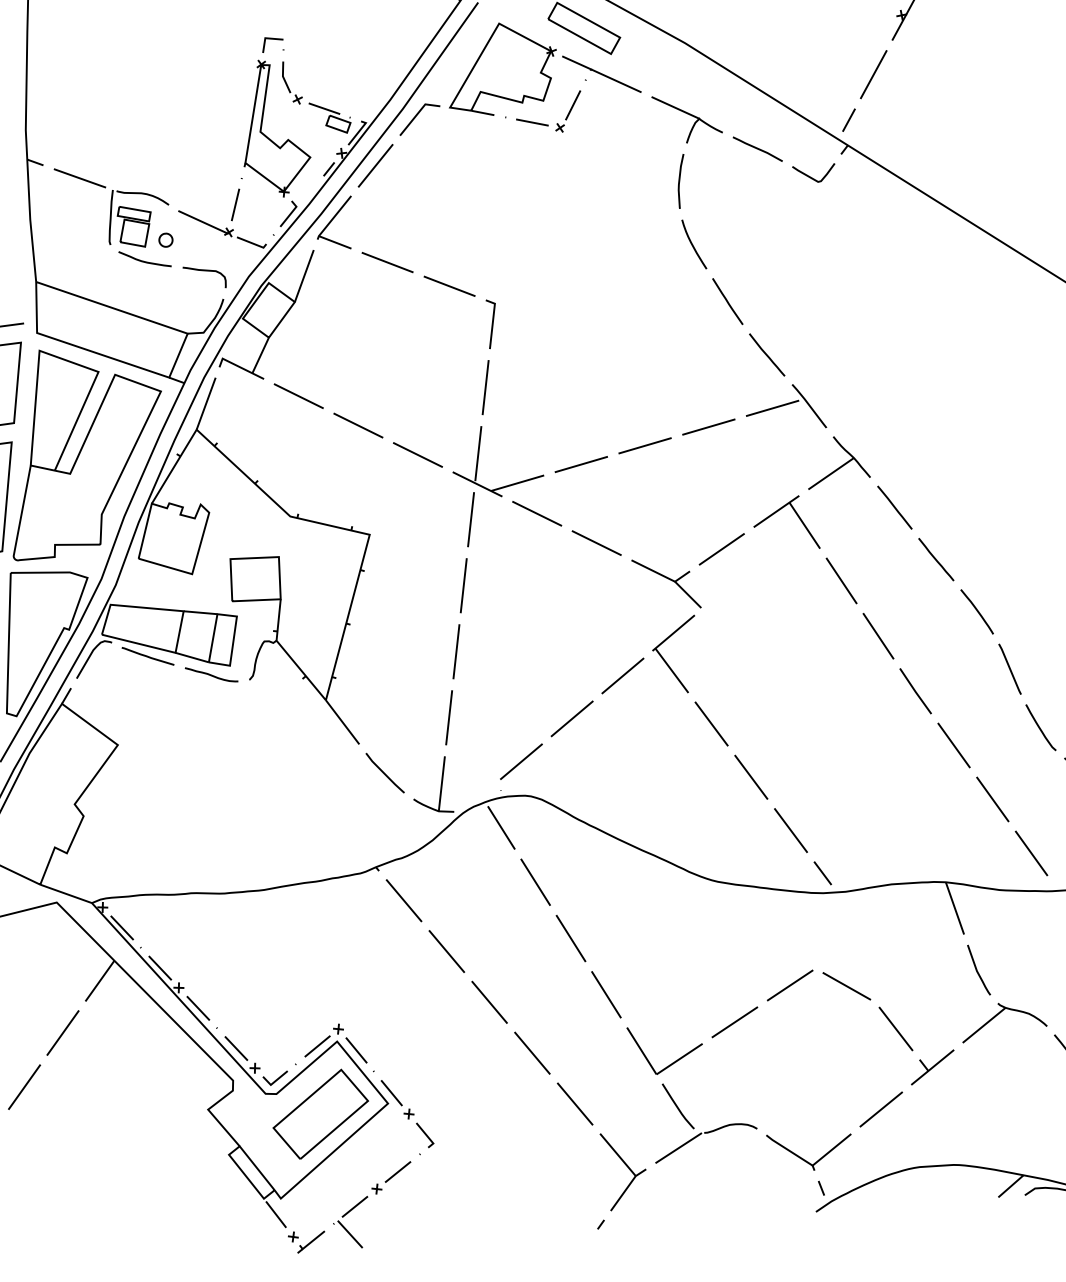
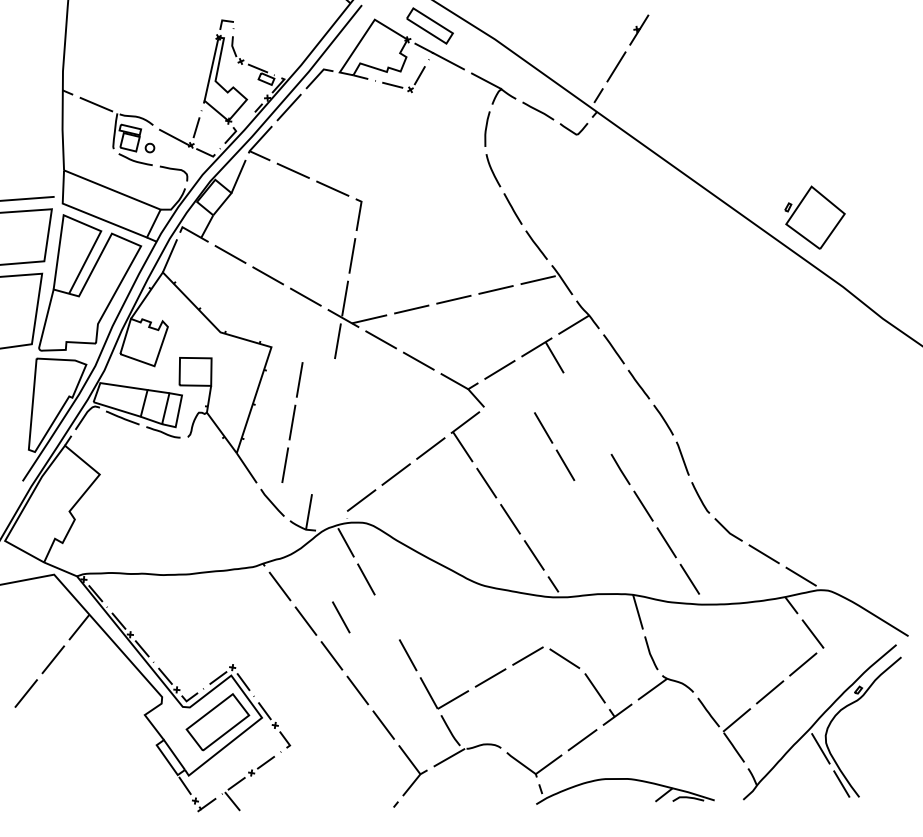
line: (858, 603) -> (553, 443), moved
line: (456, 651) -> (292, 422), moved
line: (571, 938) -> (341, 617), moved

